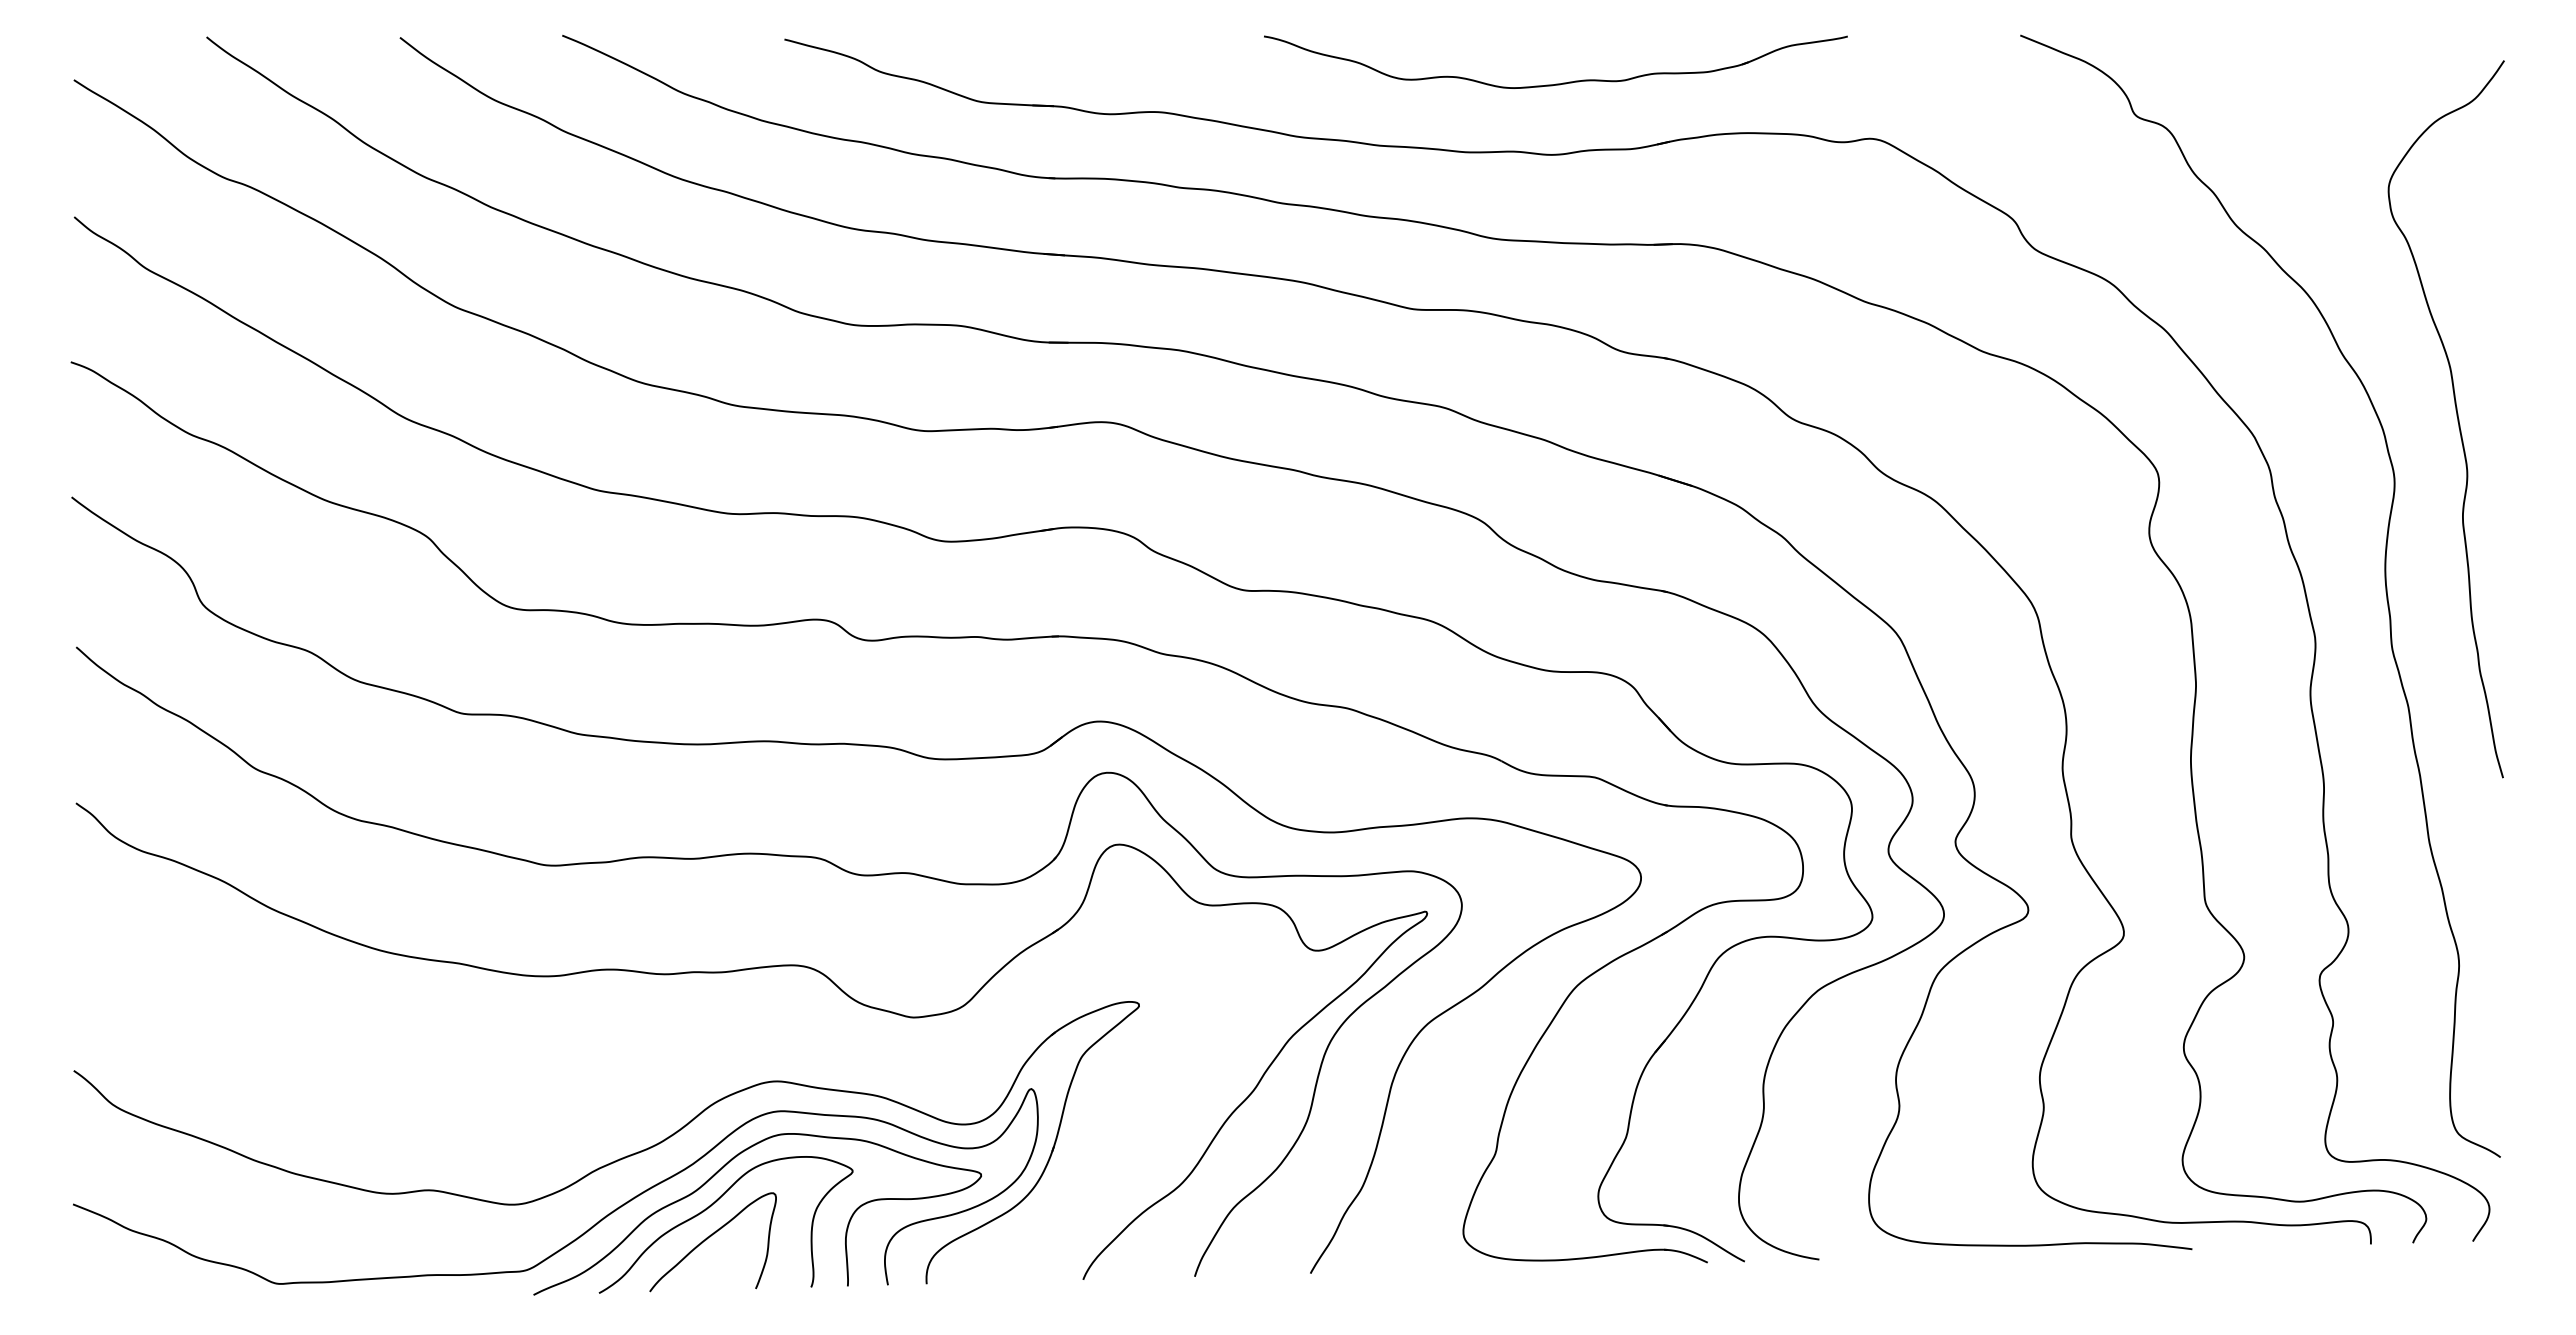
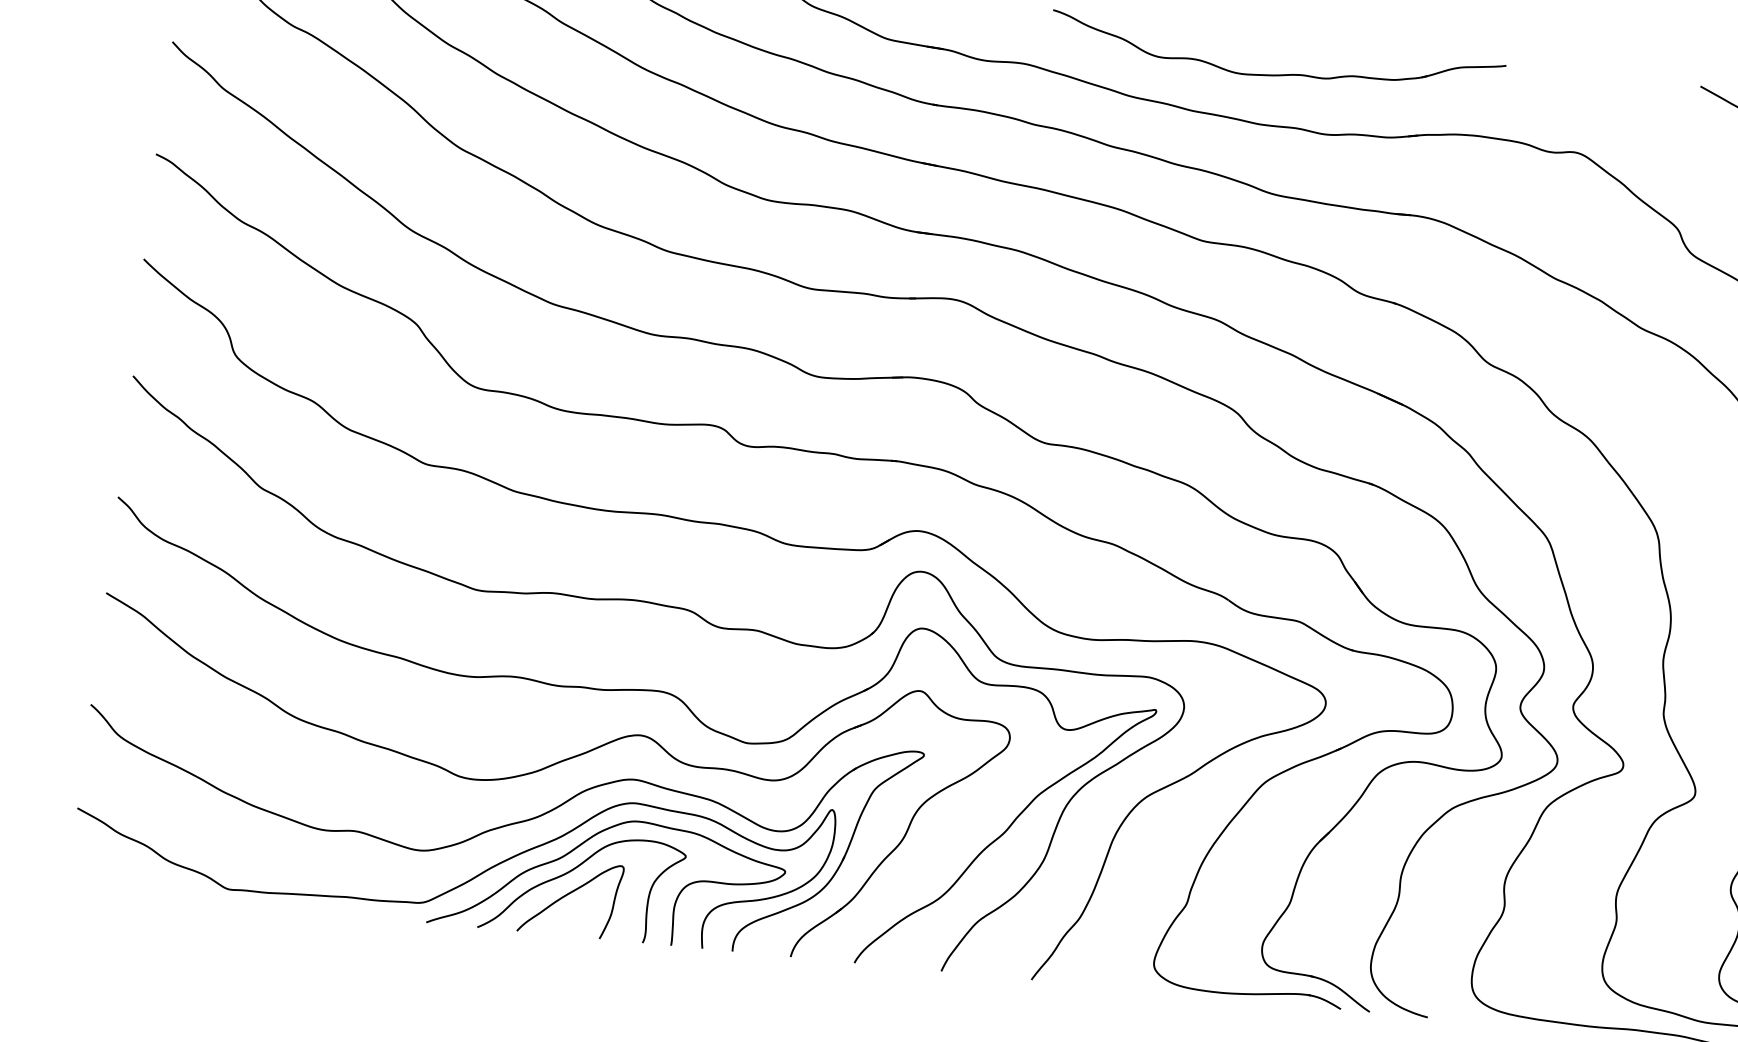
part: (1555, 83) -> (1275, 74), moved
part: (651, 1086) -> (537, 771), added

